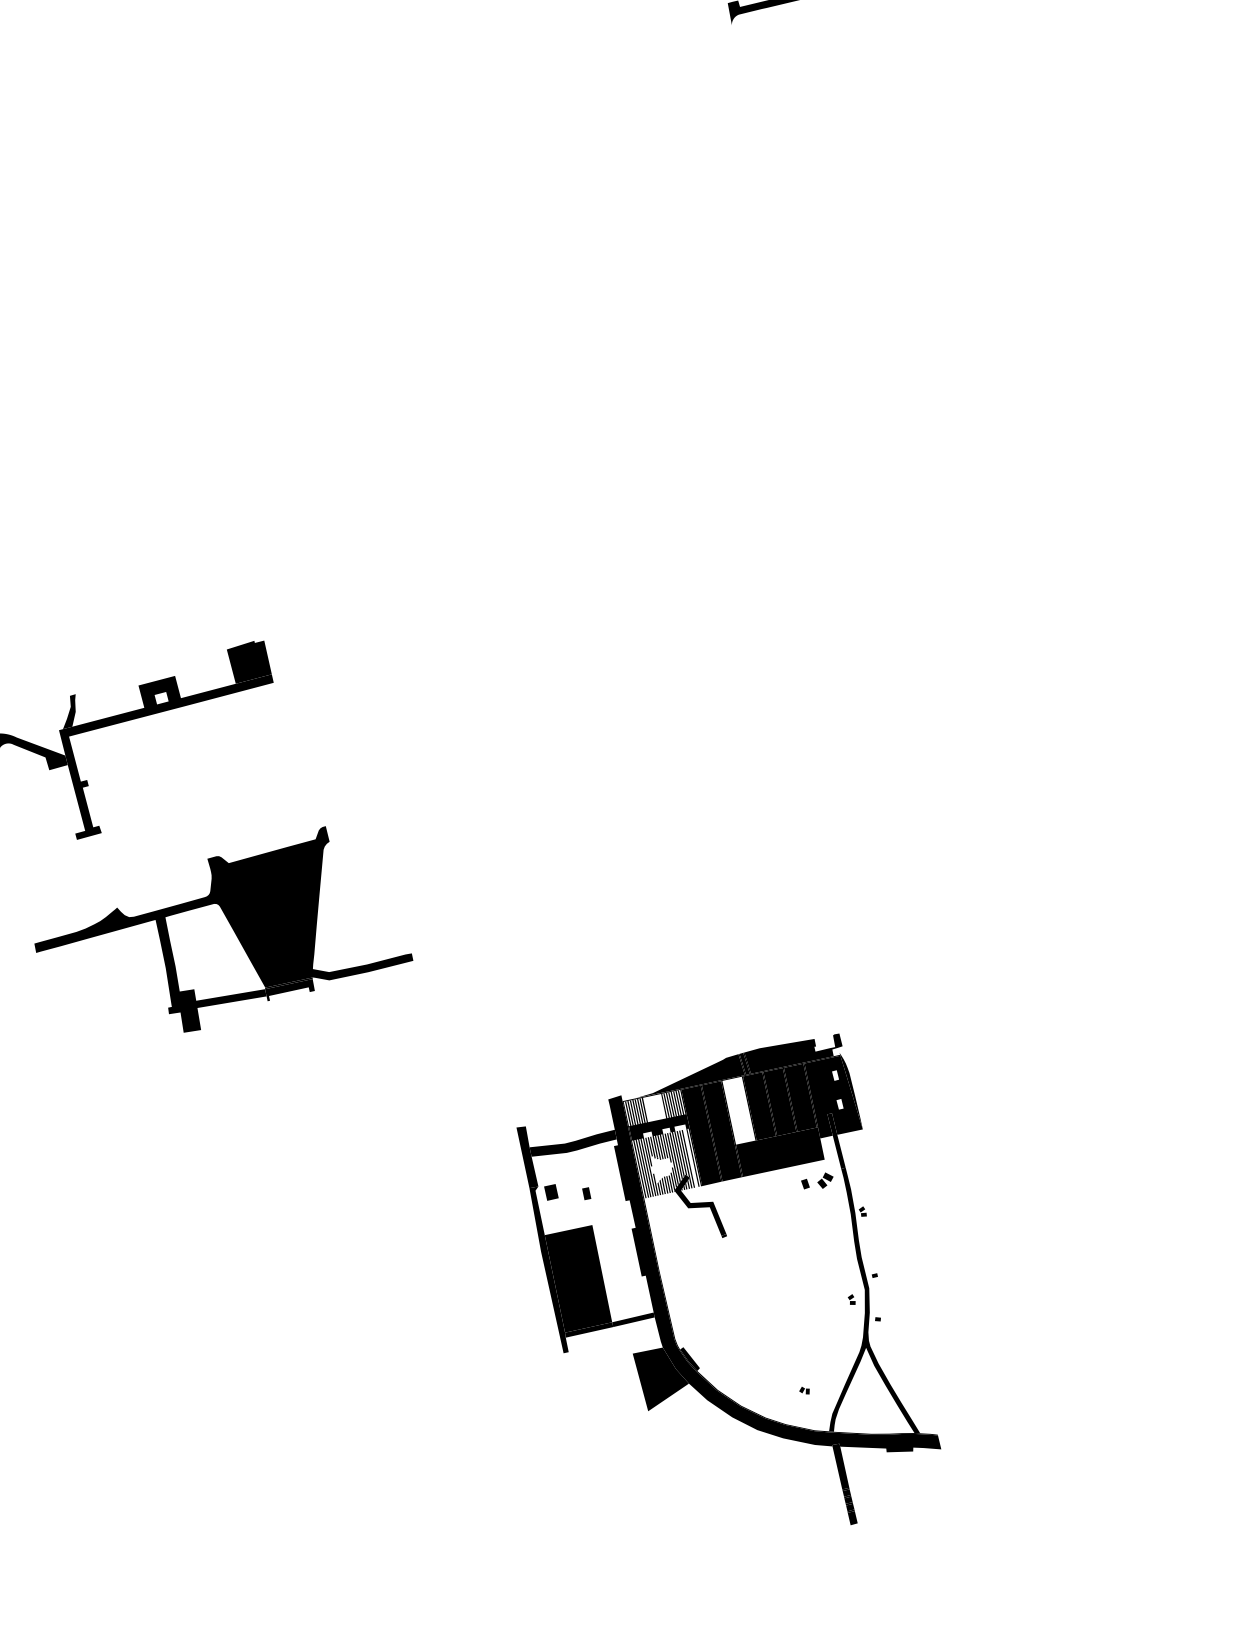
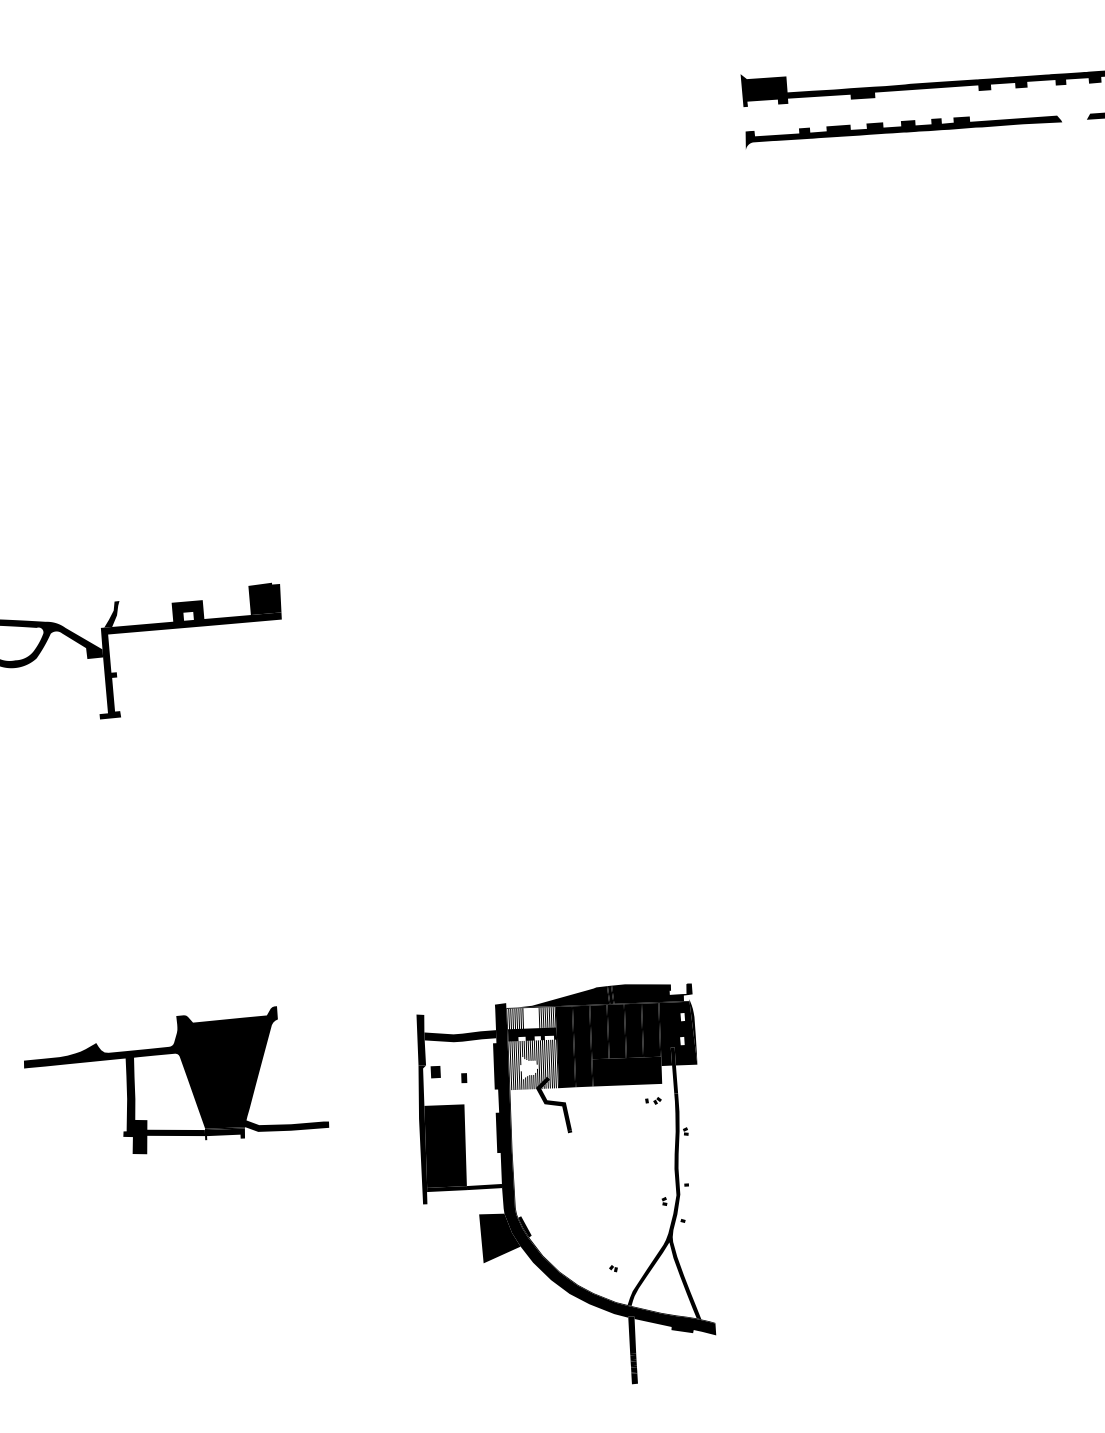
part: (220, 935) -> (176, 1080), moved
fill: (738, 1109) -> (599, 1031), added
fill: (690, 1157) -> (553, 1063), added
part: (817, 1181) -> (653, 1100), size x0.62

